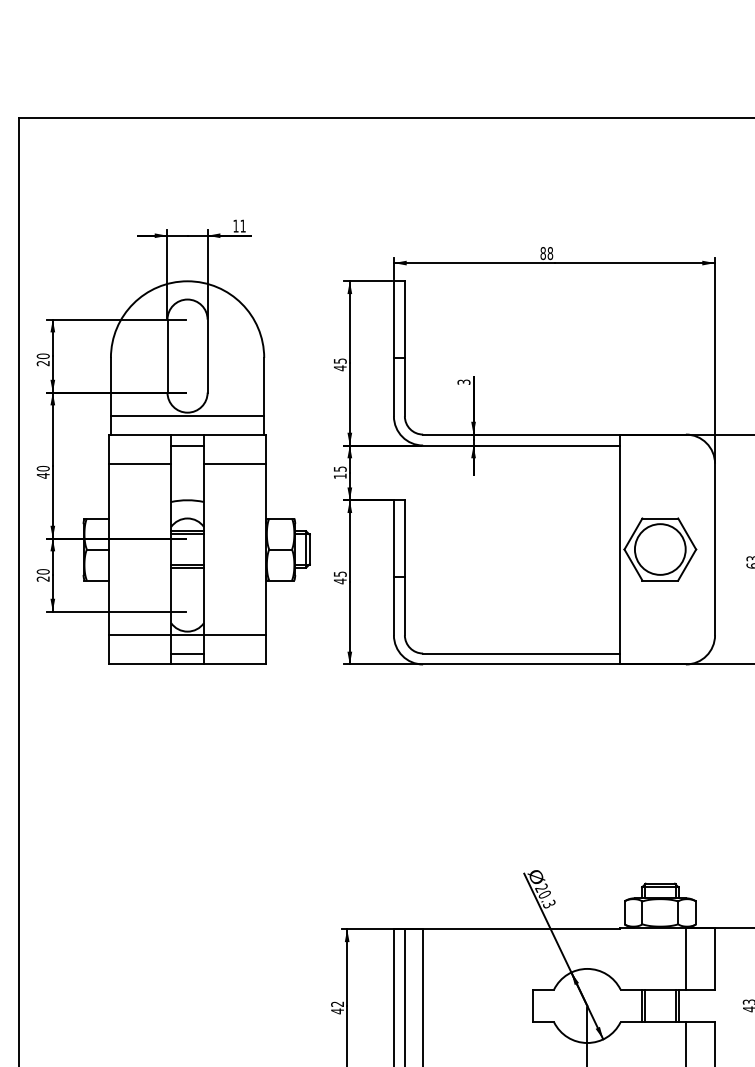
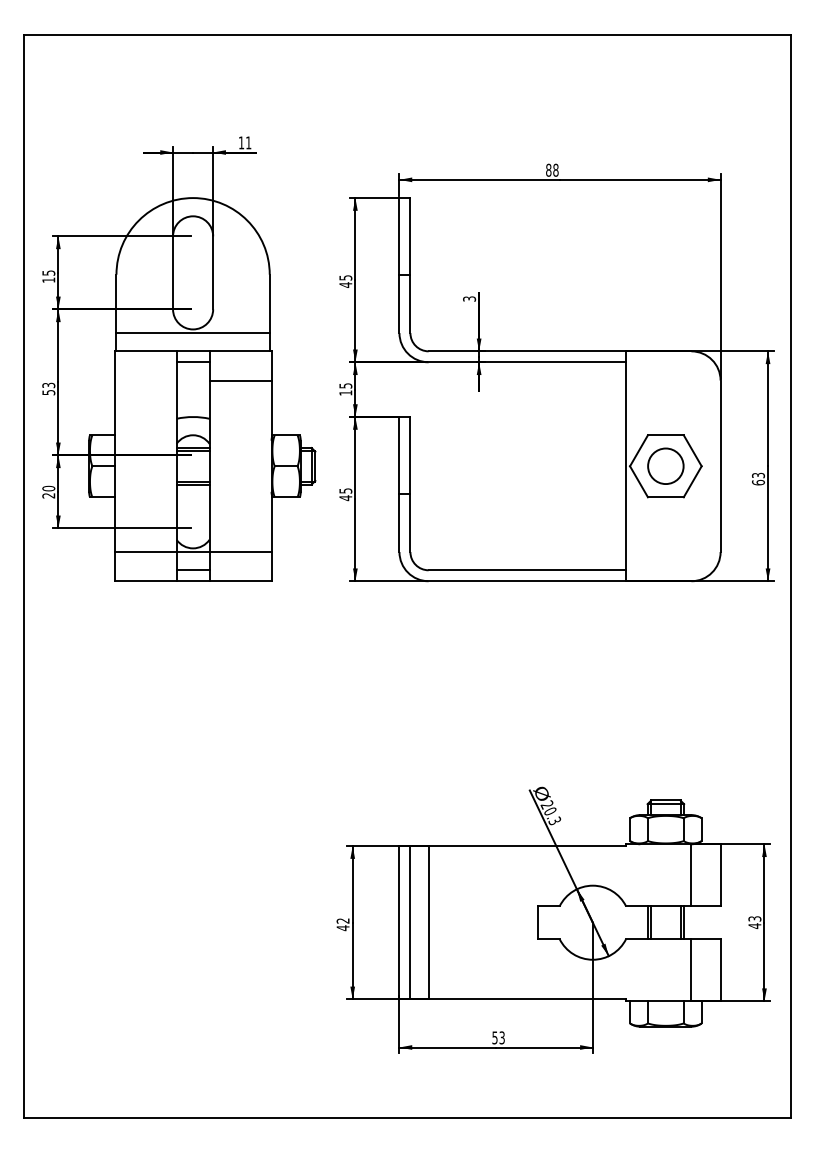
text: (42, 359) -> (48, 276), 20 -> 15
line: (139, 463) -> (145, 380), removed
text: (42, 471) -> (48, 388), 40 -> 53
circle: (659, 548) -> (665, 465), size x0.7

